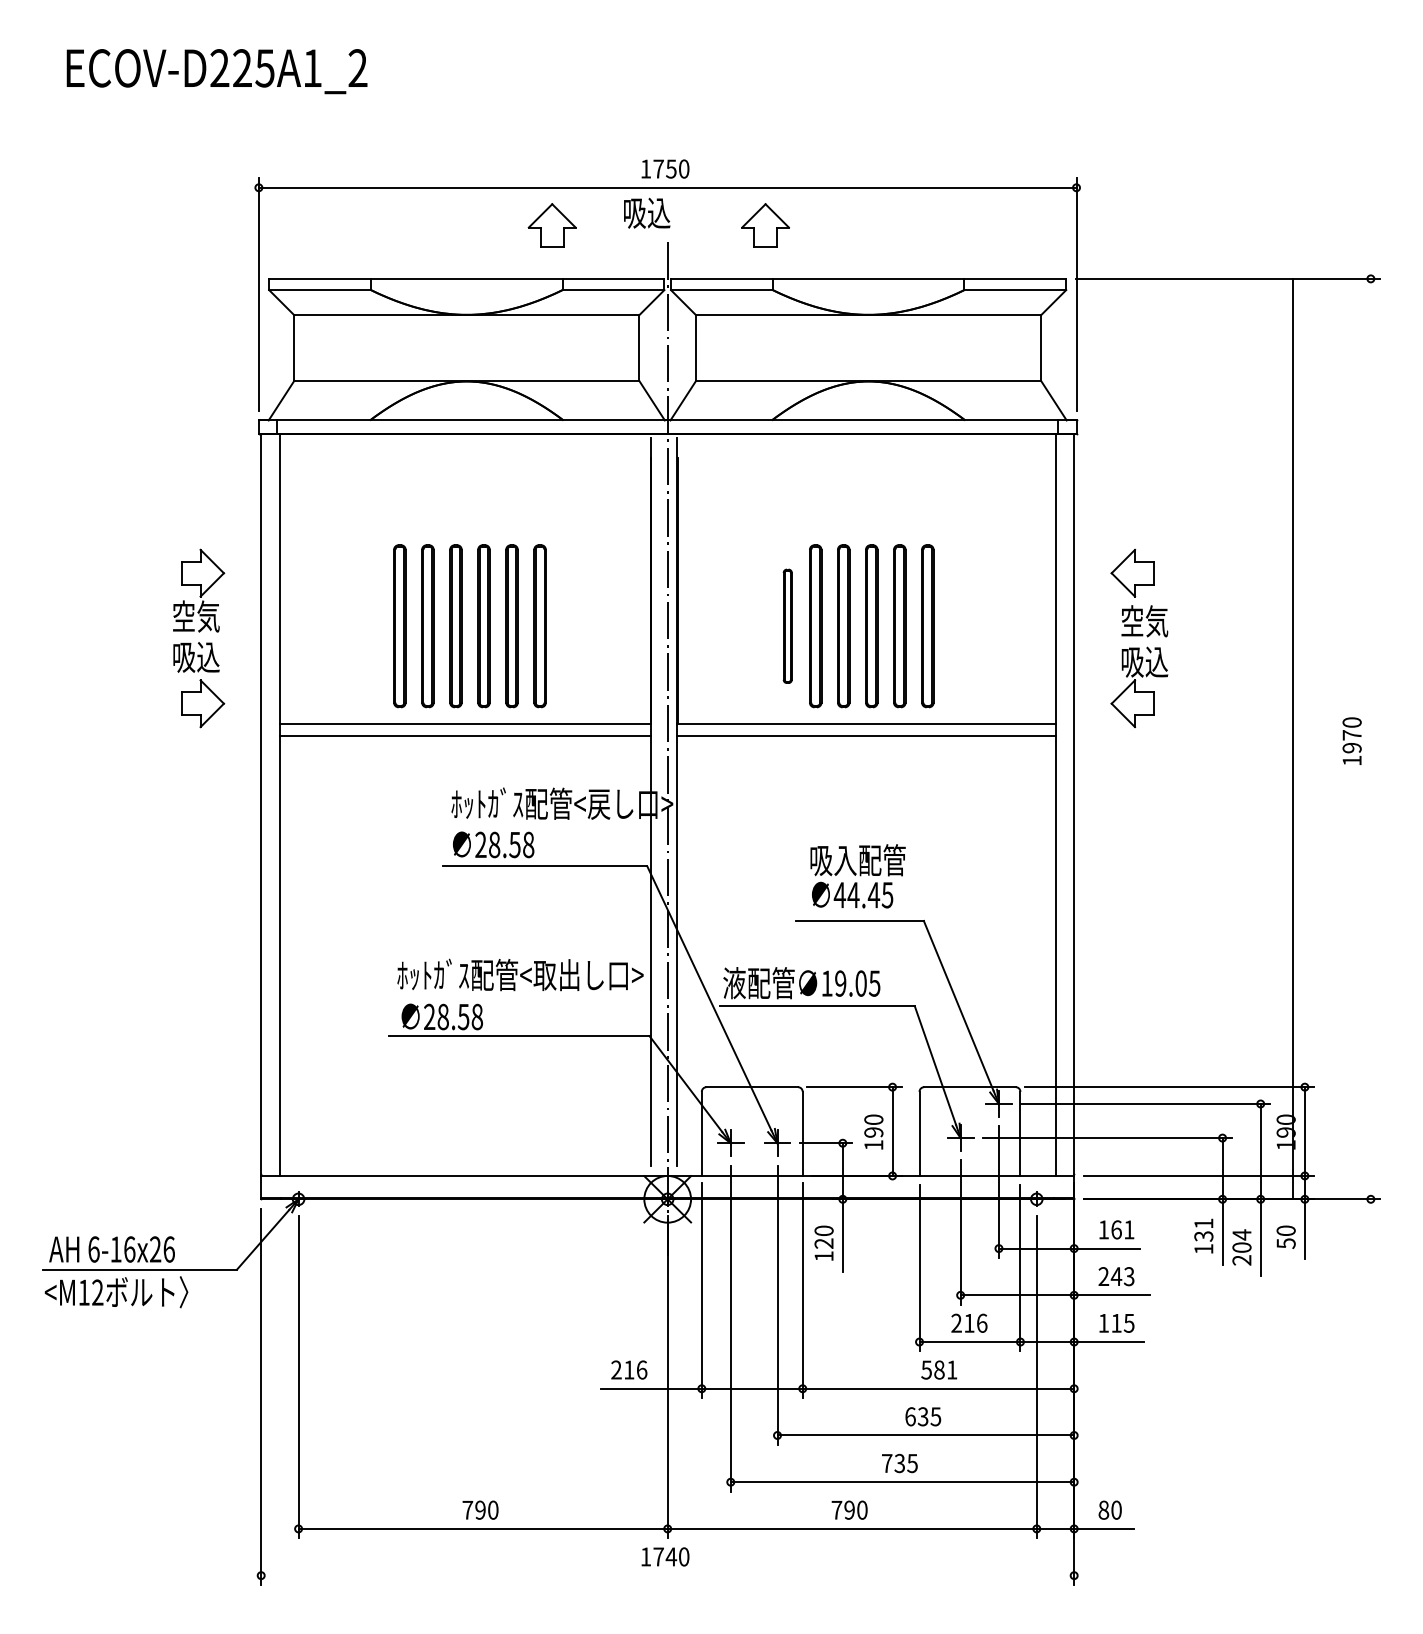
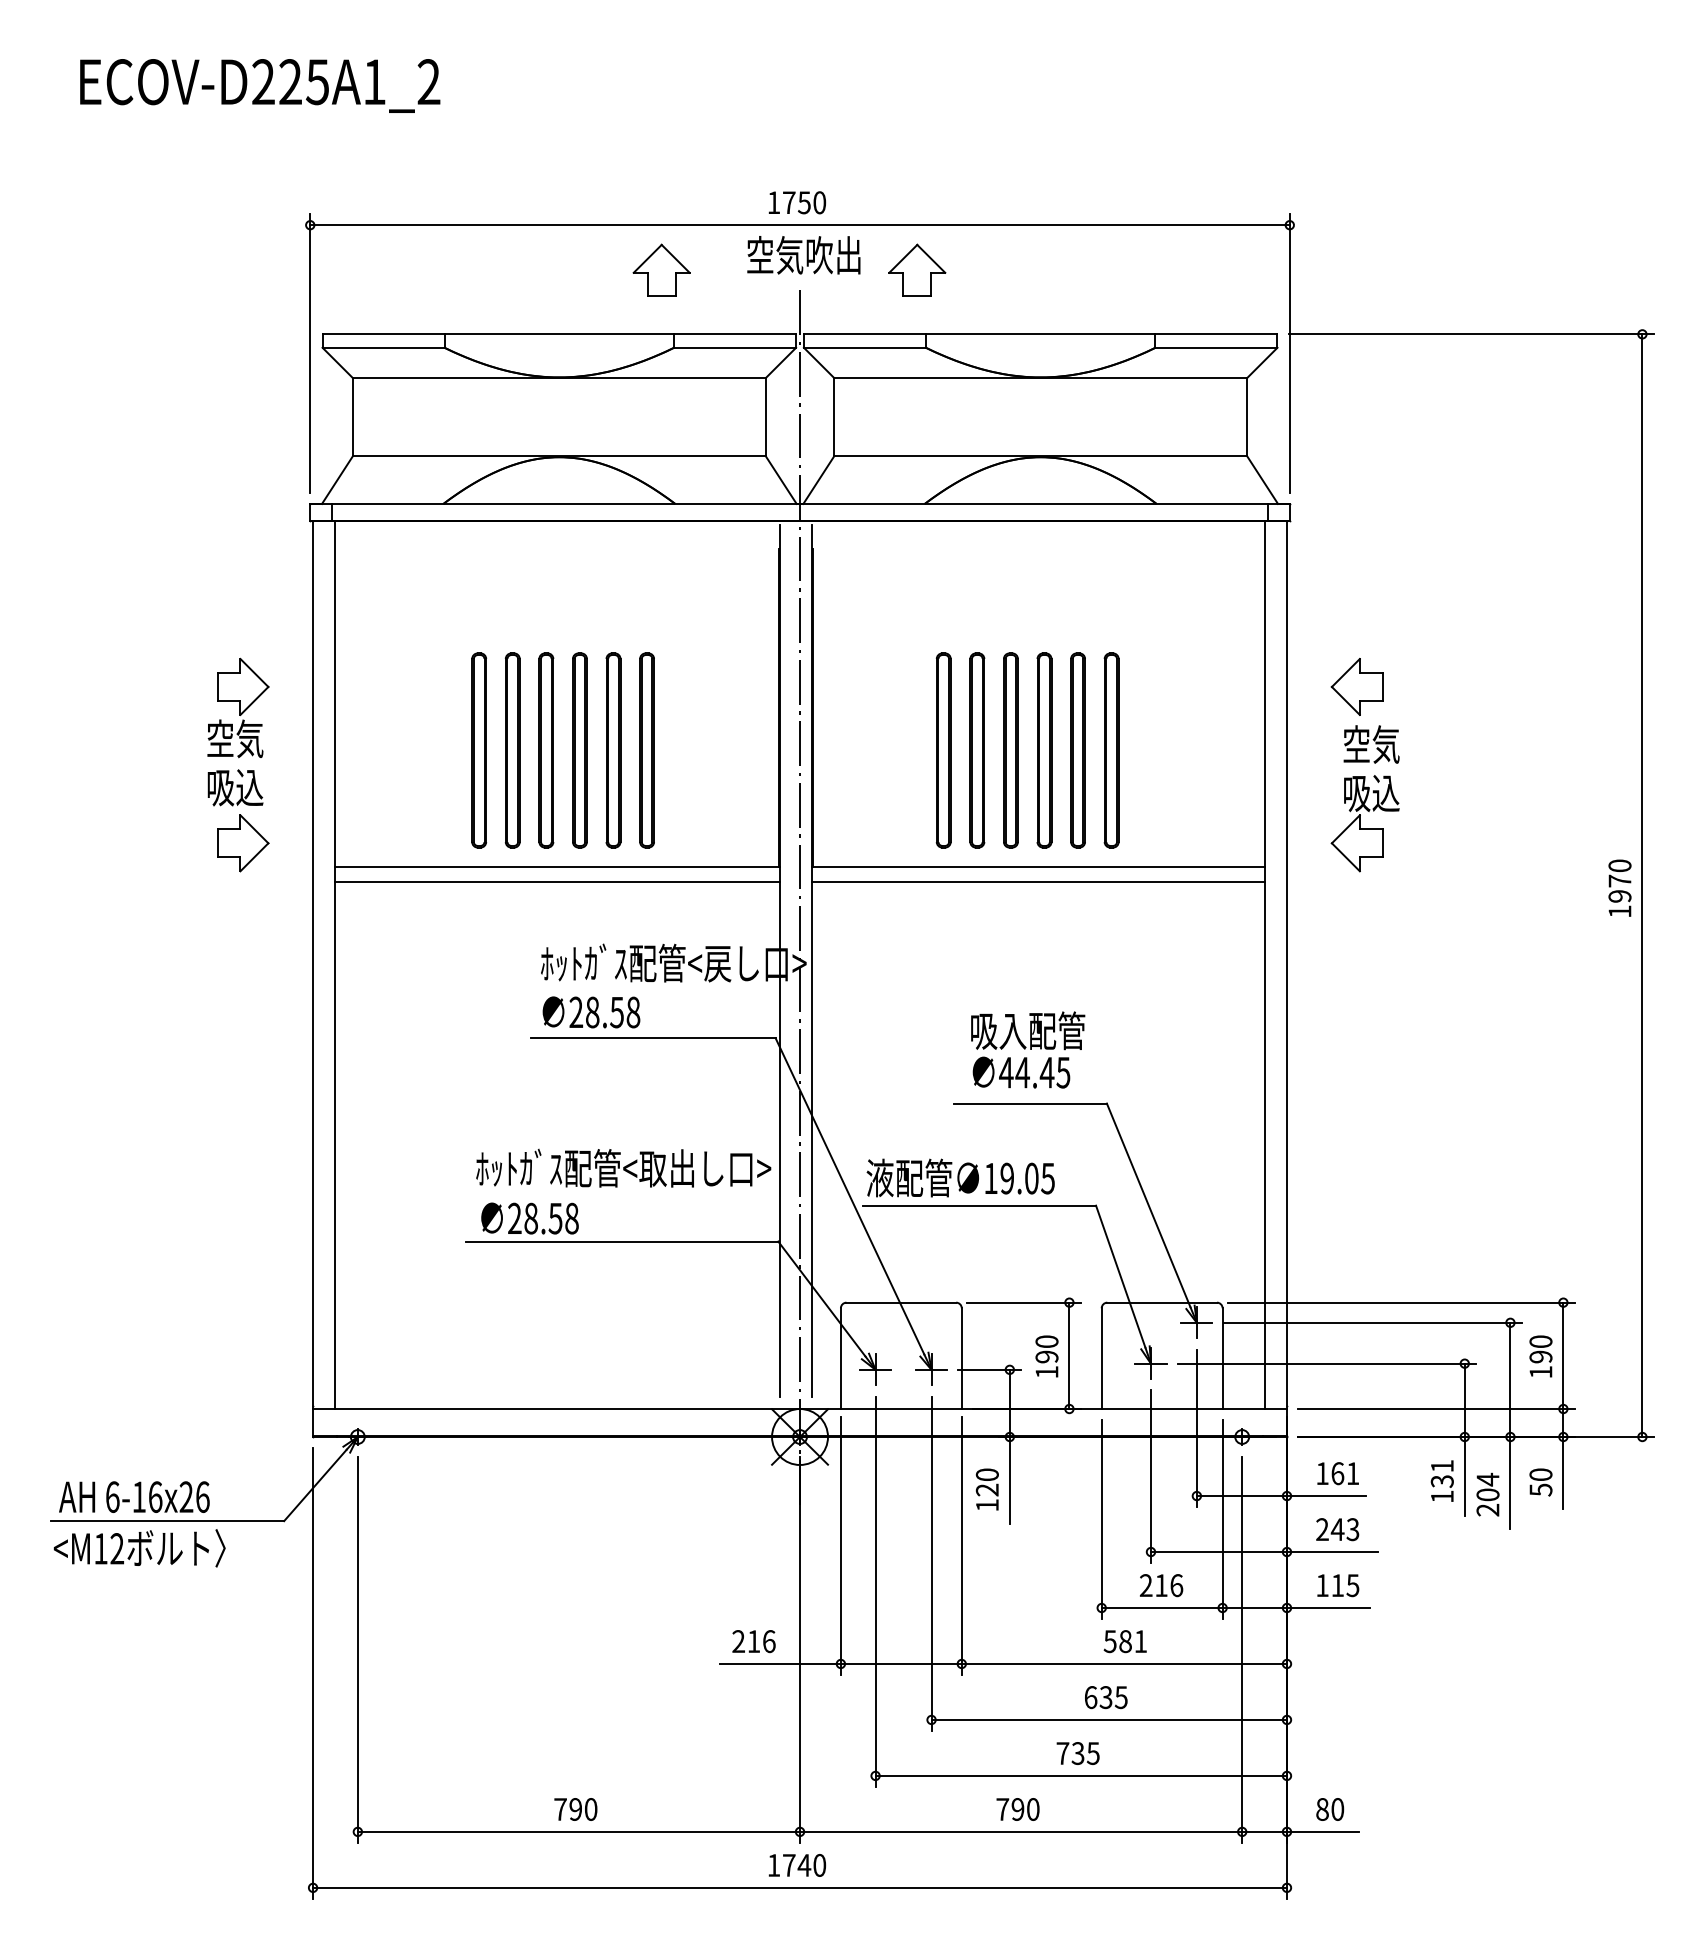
text: (670, 212) -> (803, 254), 吸込 -> 空気吹出
part: (787, 626) -> (943, 750), size x1.43
line: (1292, 738) -> (1641, 884), moved
line: (667, 1575) -> (799, 1887), added

